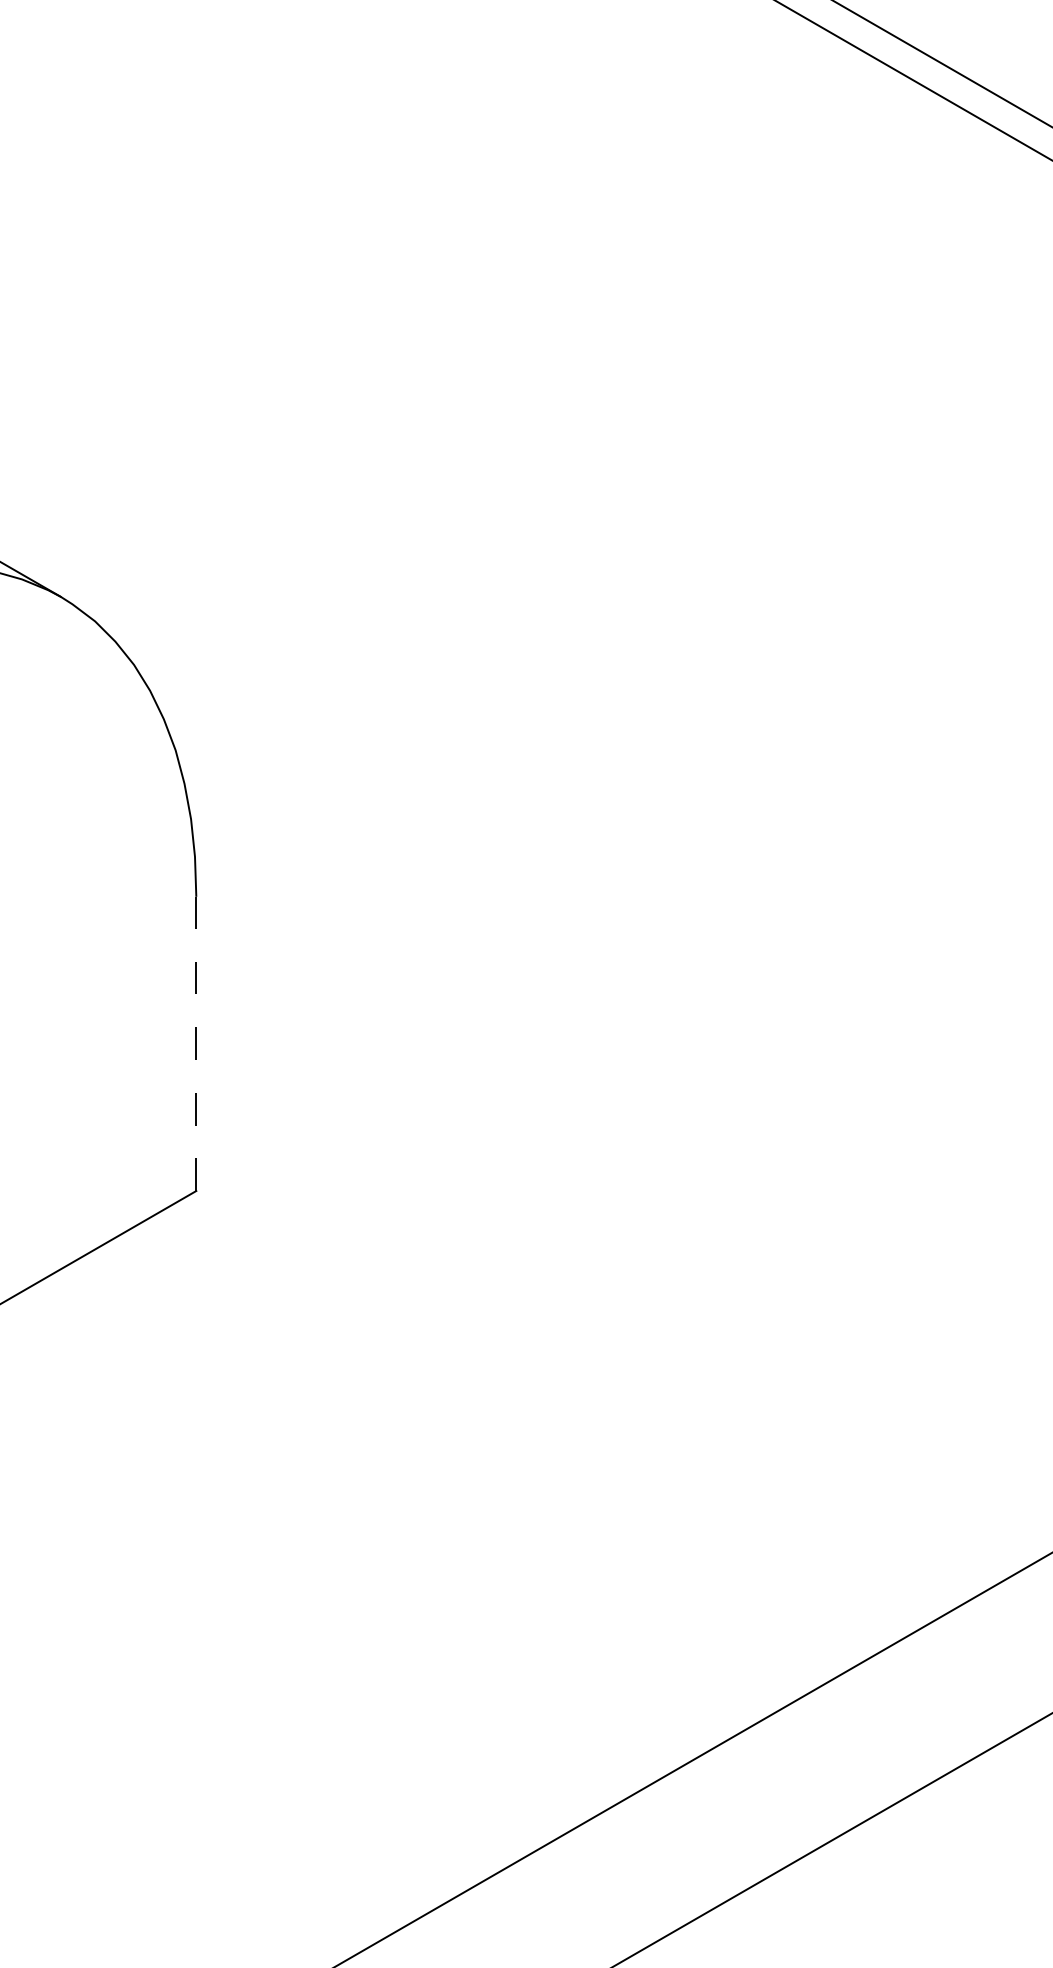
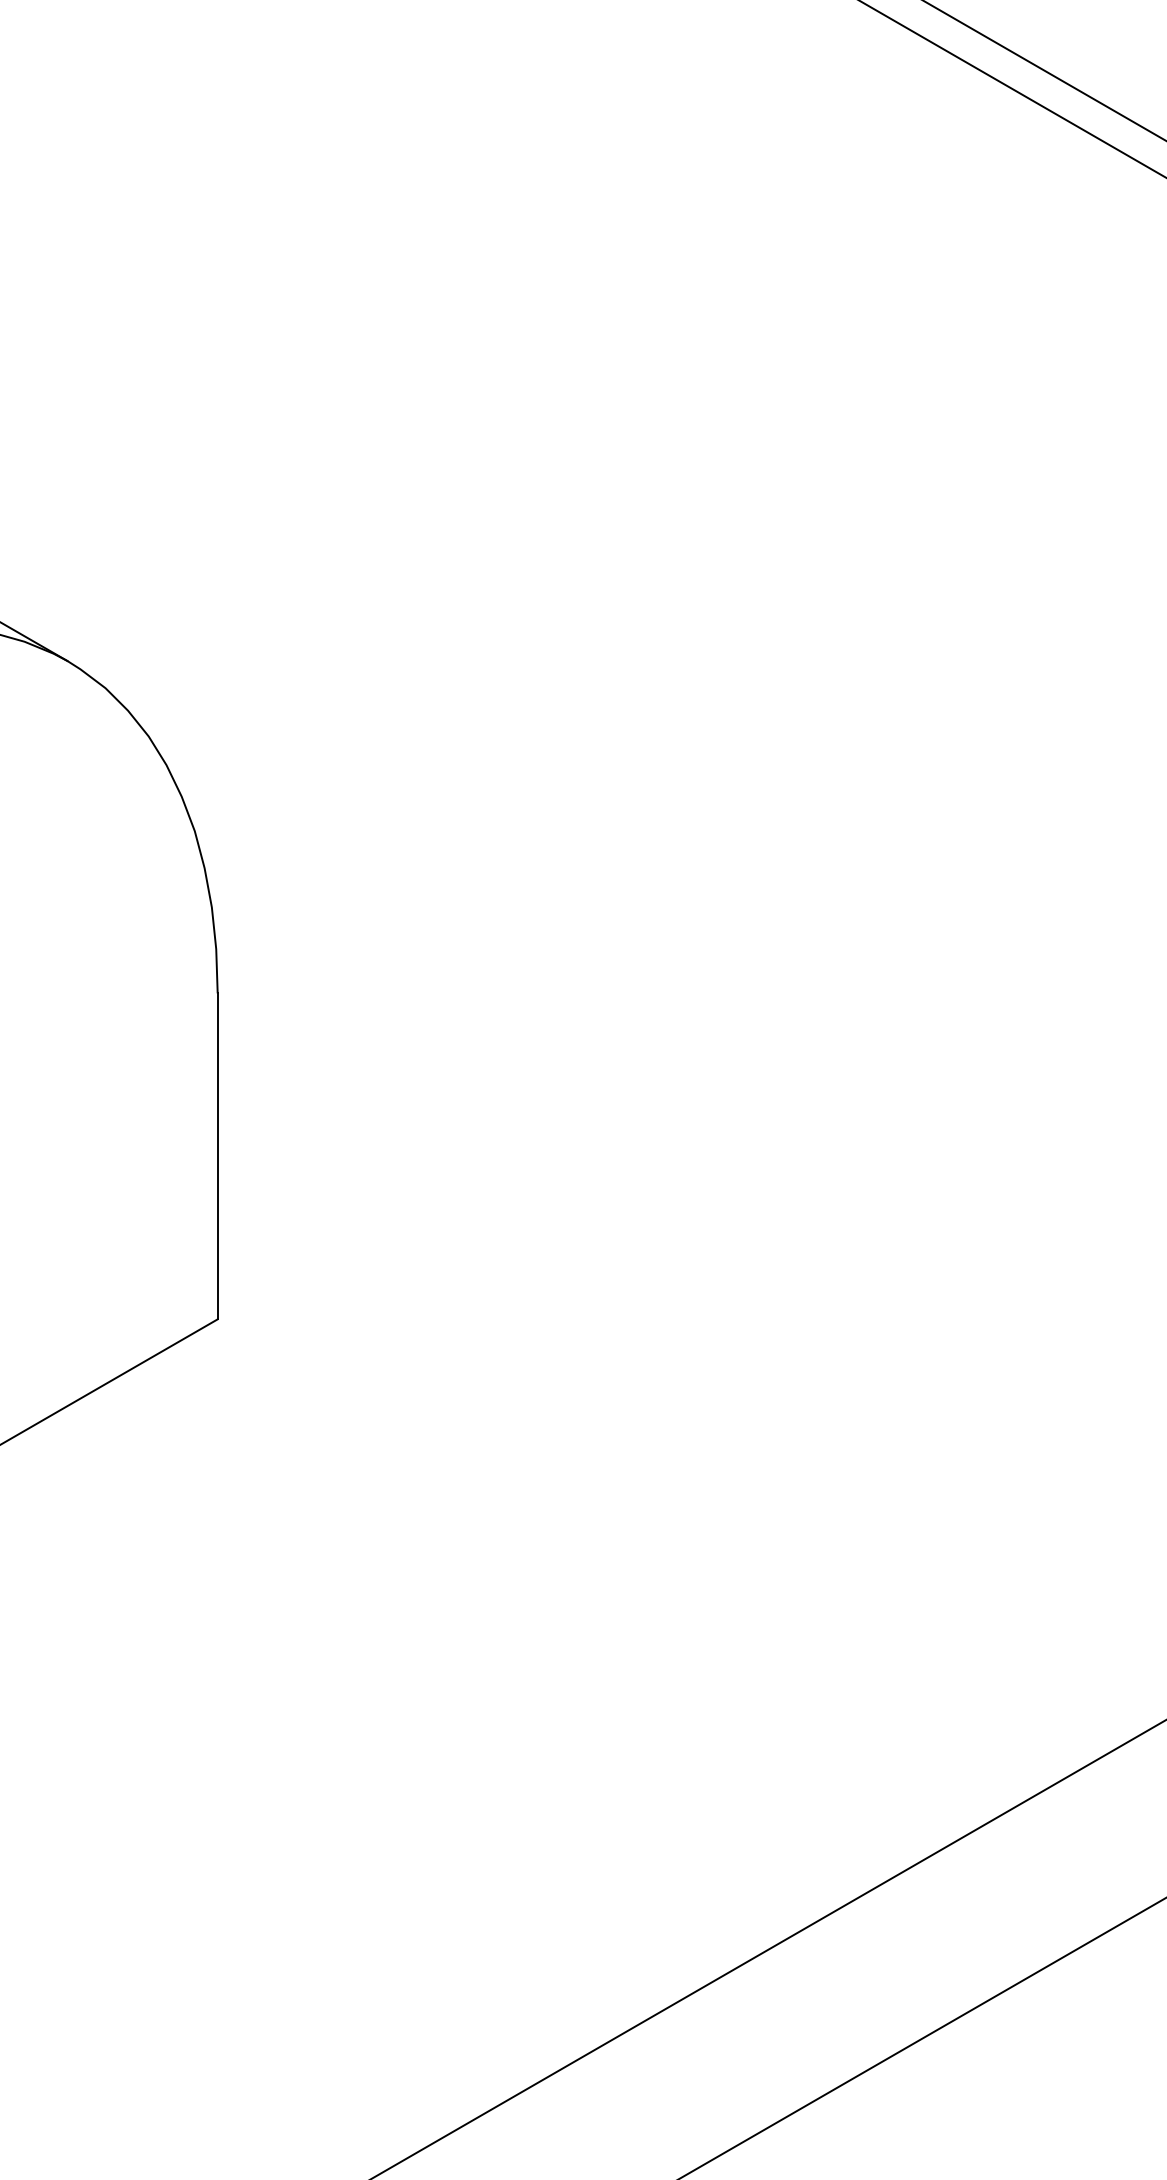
line: (196, 1044) -> (217, 1156), dashed -> solid

